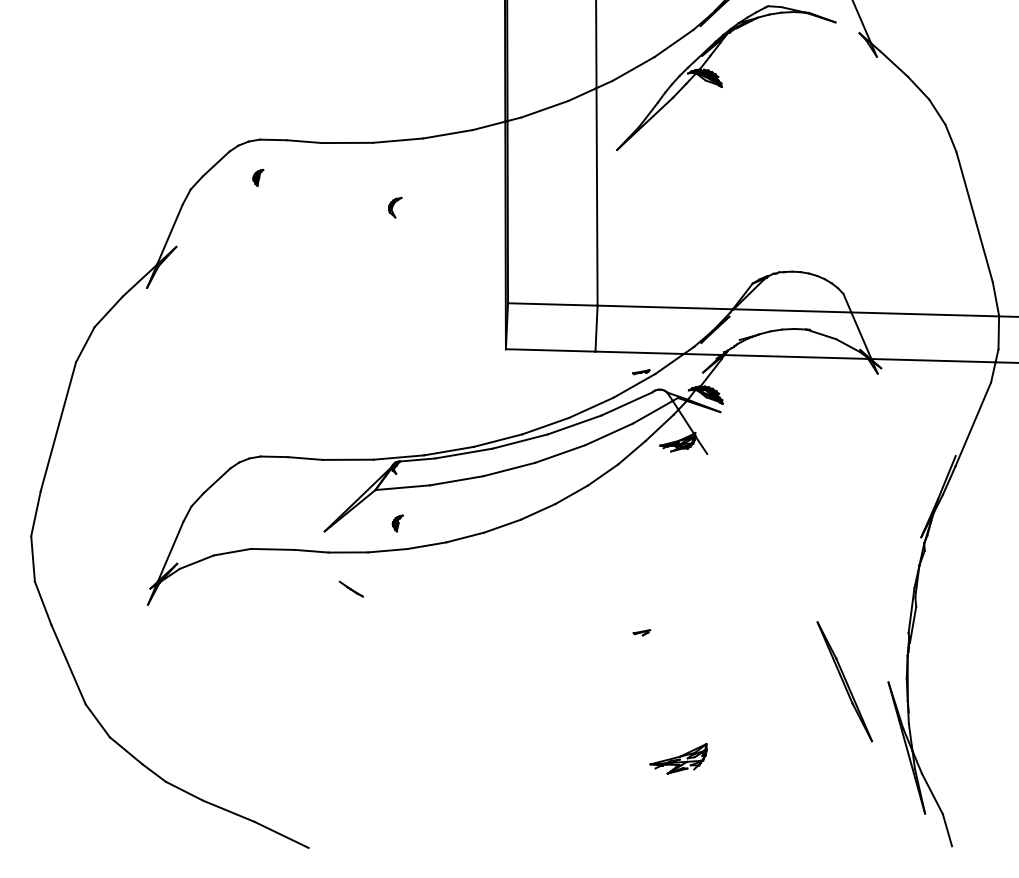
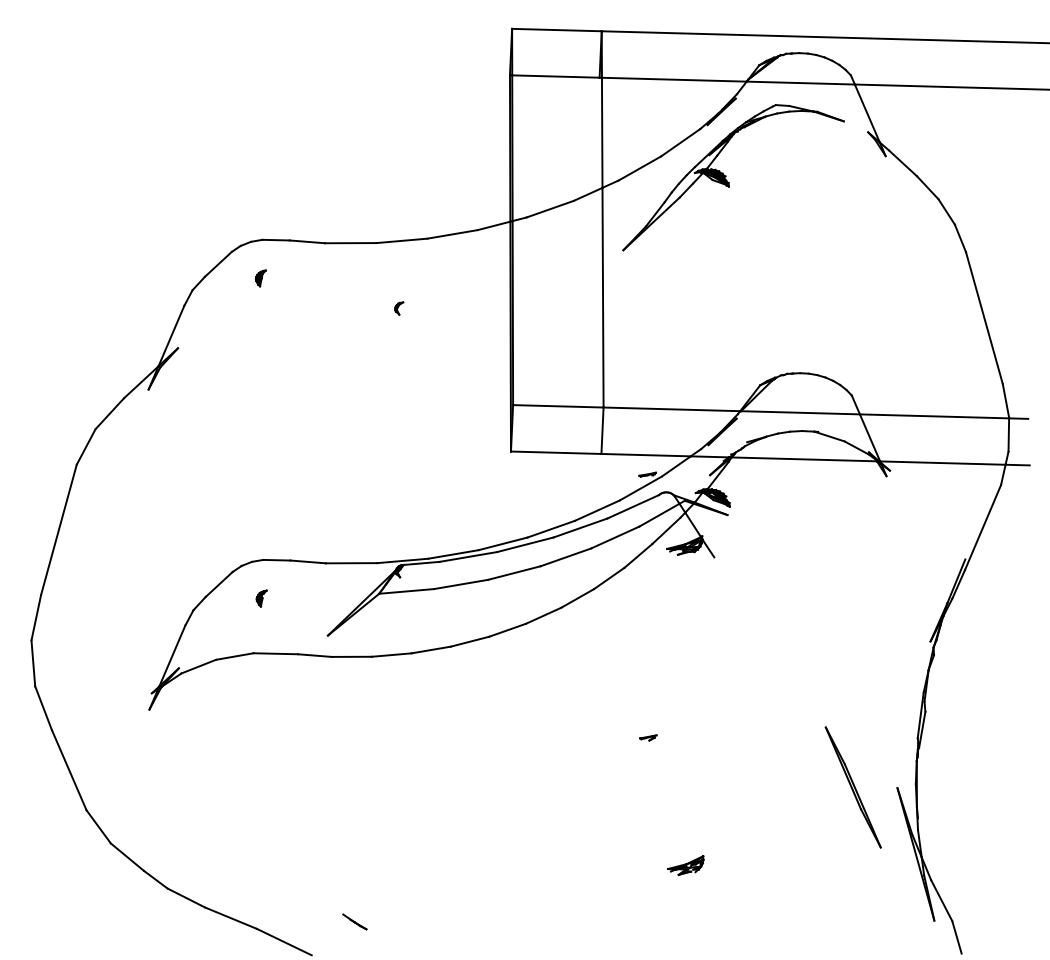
part: (395, 207) -> (399, 308), size x0.62
part: (397, 523) -> (261, 598), moved
line: (351, 588) -> (354, 921), moved
part: (678, 759) -> (685, 865), size x0.62

